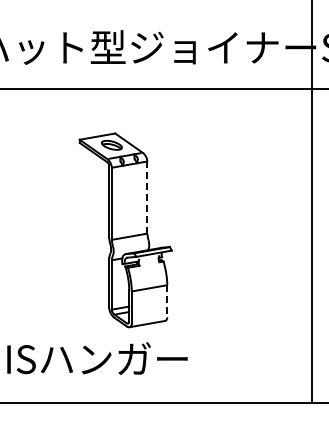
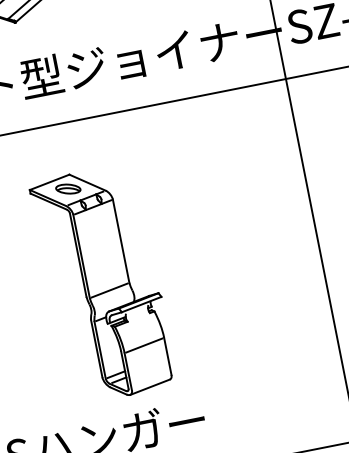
line: (147, 198) -> (121, 242), dashed -> solid
line: (167, 301) -> (168, 356), dashed -> solid

